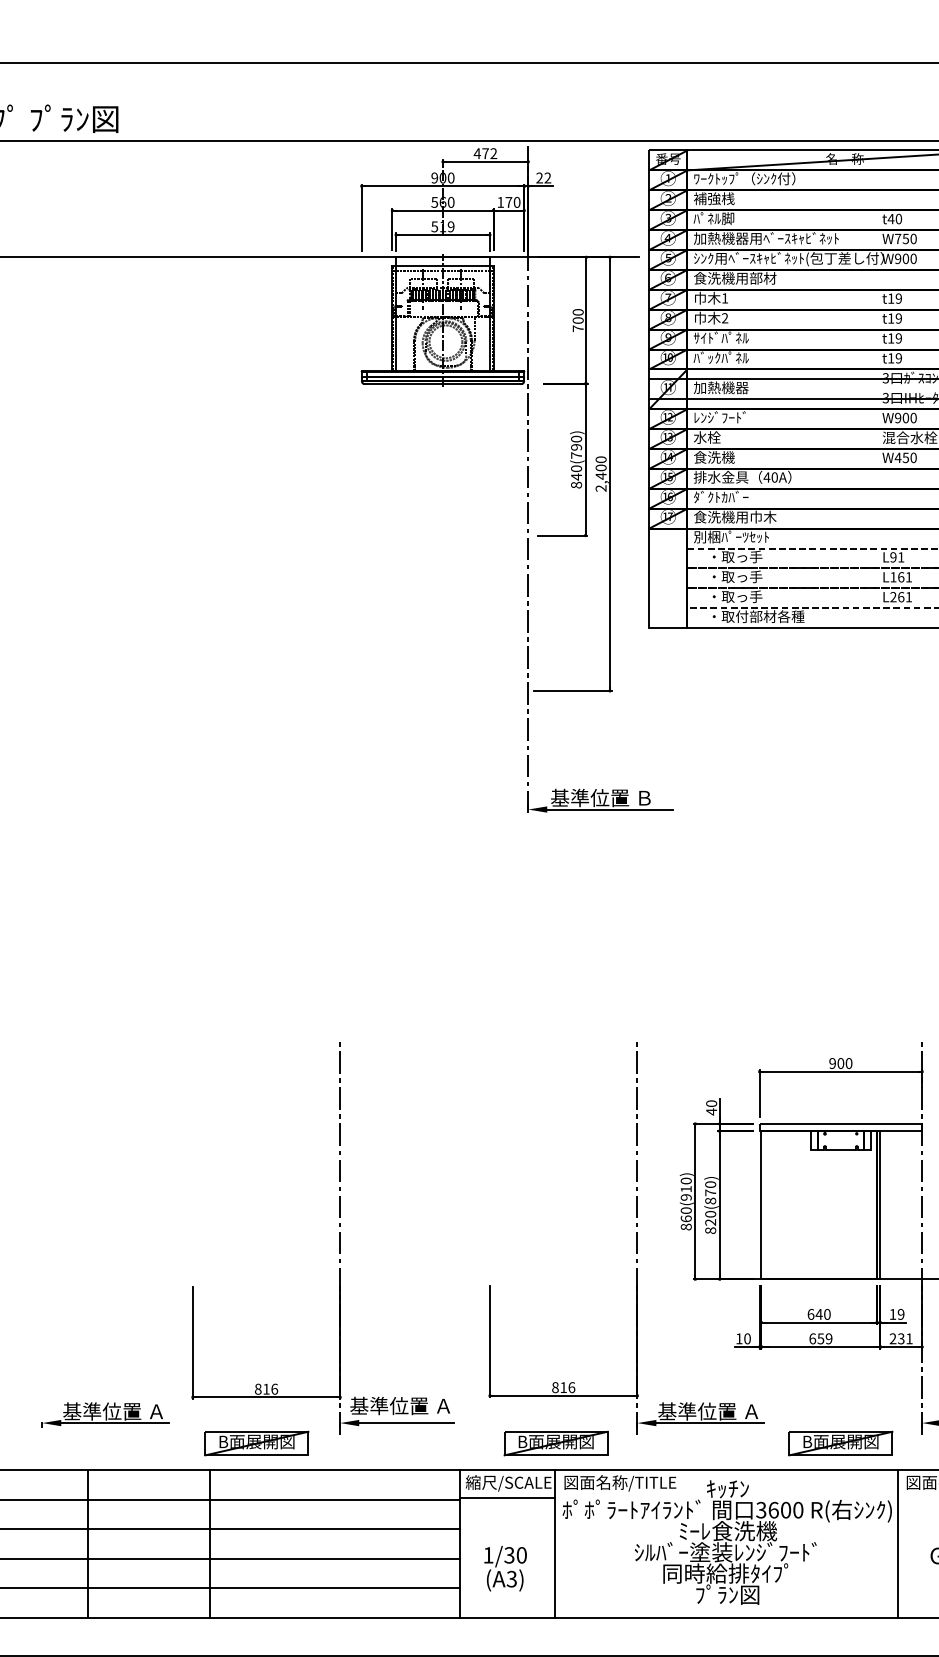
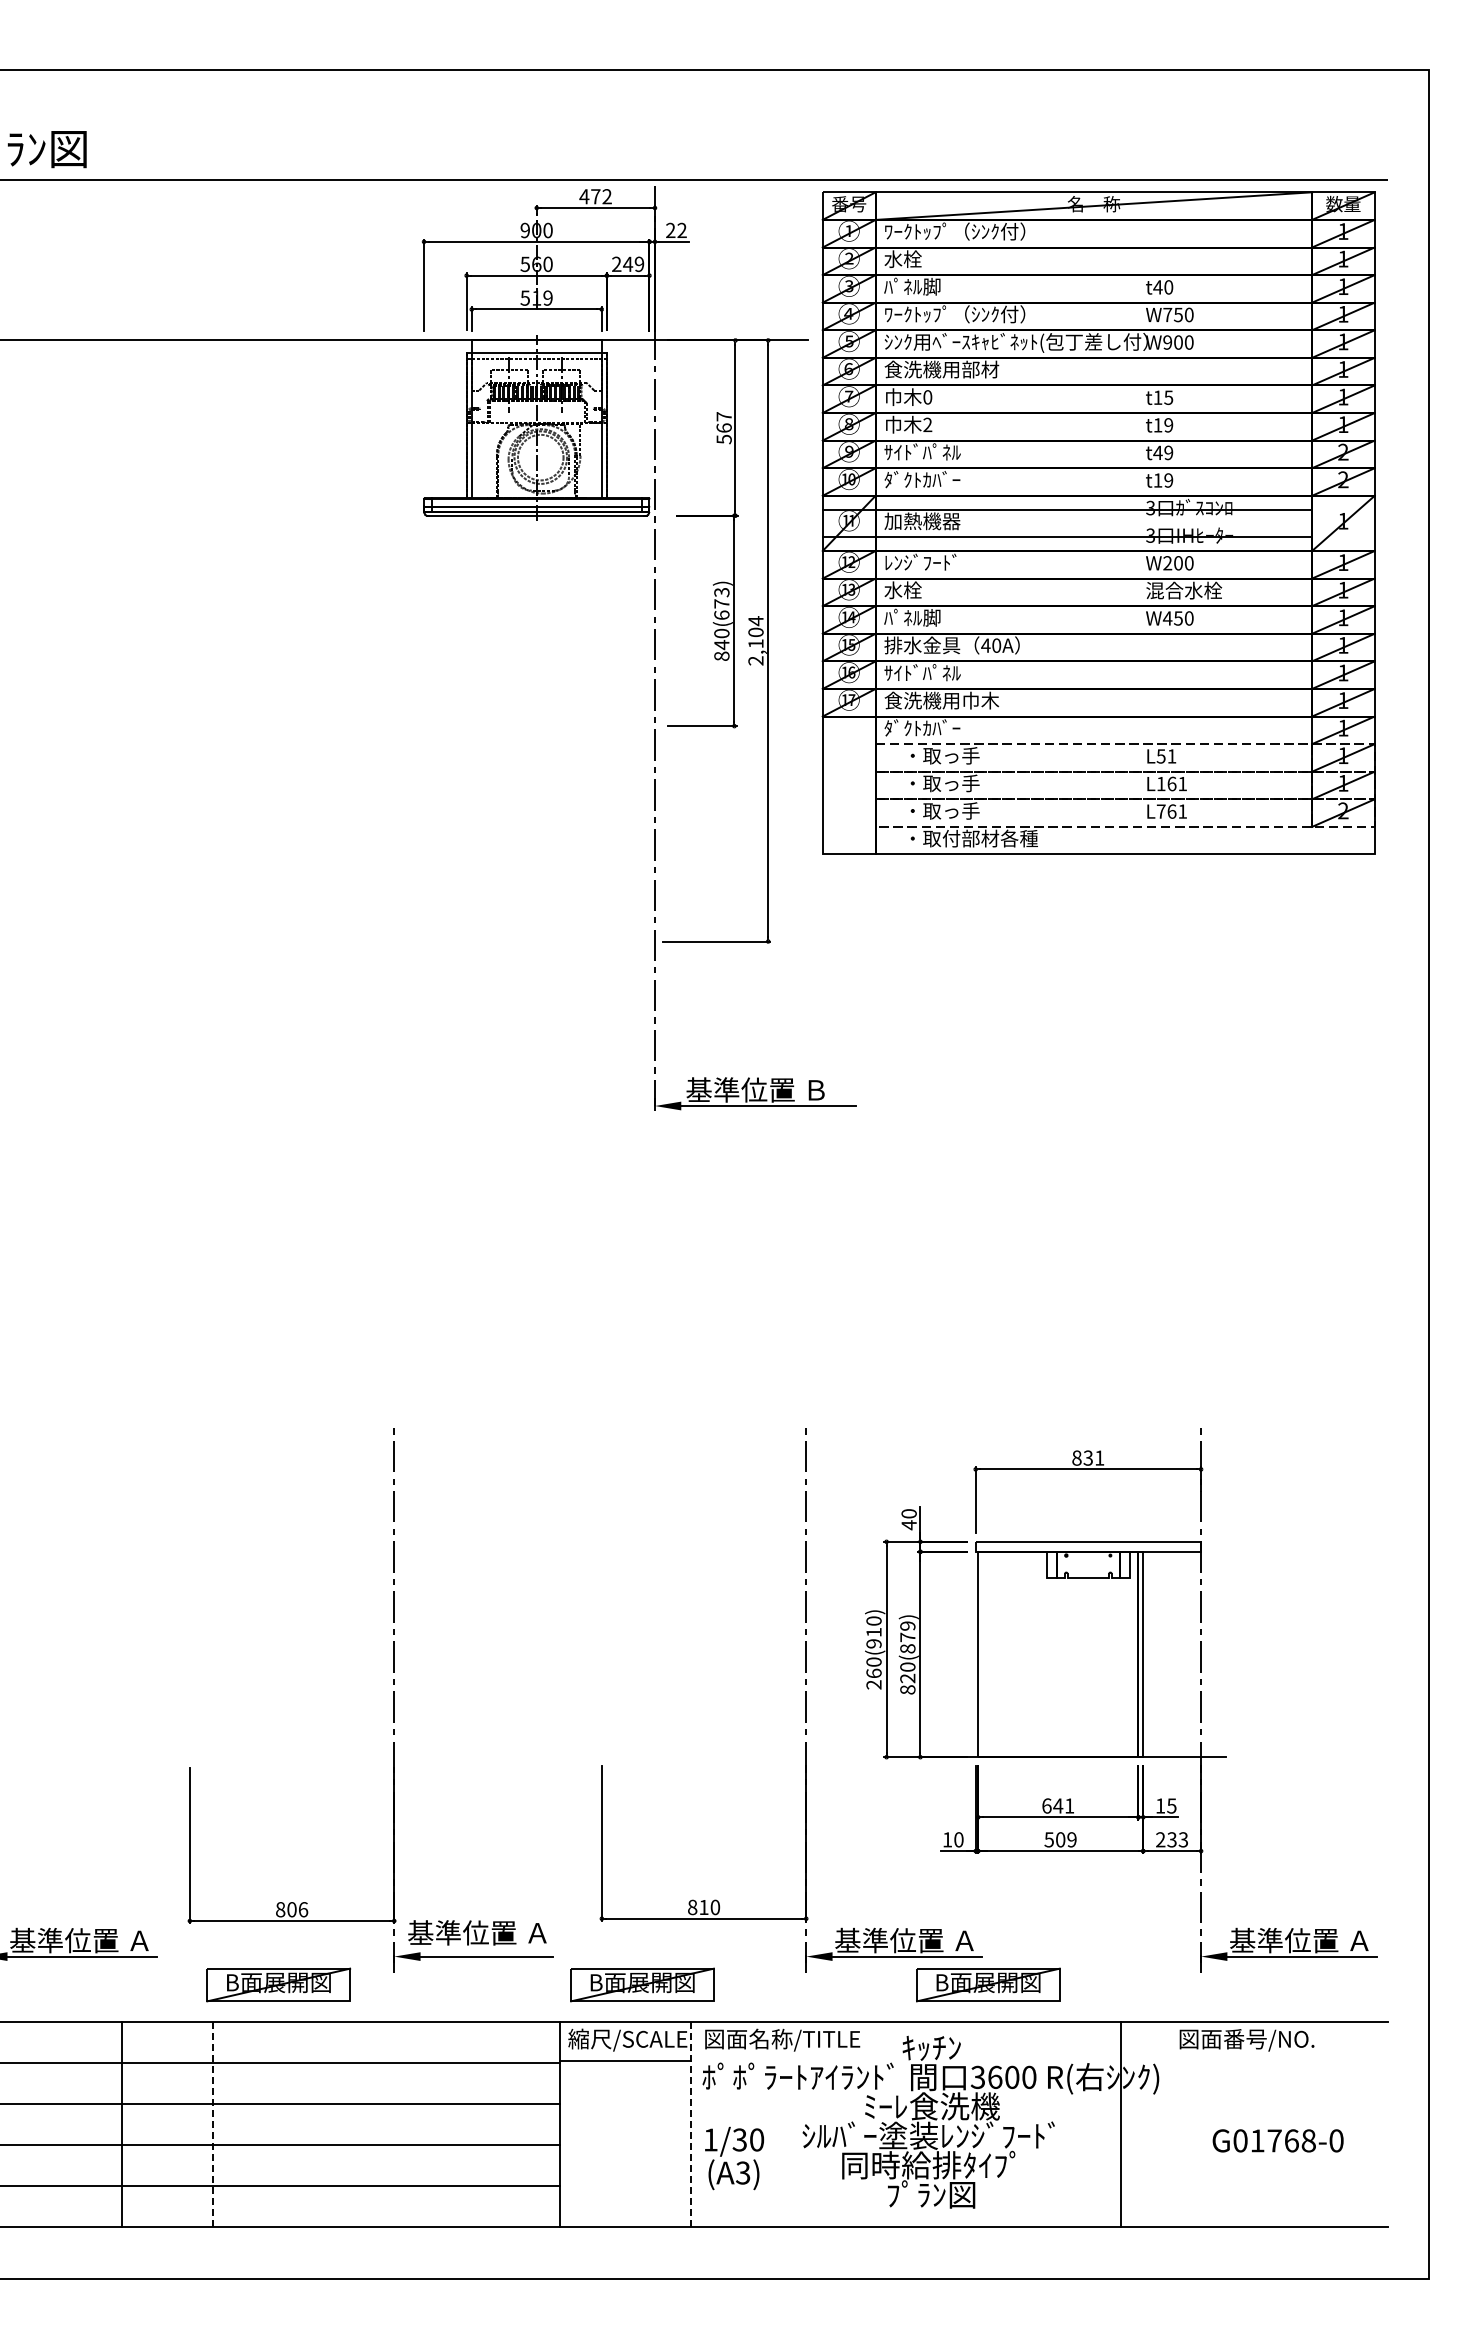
text: (714, 198) -> (912, 259), 補強桟 -> 水栓
text: (509, 201) -> (628, 263), 170 -> 249
text: (765, 238) -> (984, 314), 加熱機器用ﾍﾞｰｽｷｬﾋﾞﾈｯﾄ -> ﾜｰｸﾄｯﾌﾟ（ｼﾝｸ付）
text: (724, 298) -> (927, 397), 1 -> 0
text: (898, 298) -> (1168, 397), t19 -> t15
text: (577, 320) -> (723, 428), 700 -> 567
text: (890, 338) -> (1157, 452), t19 -> t49
text: (721, 357) -> (922, 479), ﾊﾞｯｸﾊﾟﾈﾙ -> ﾀﾞｸﾄｶﾊﾞｰ
text: (897, 418) -> (1167, 563), W900 -> W200
text: (576, 447) -> (721, 603), 840(790) -> 840(673)
text: (714, 457) -> (912, 617), 食洗機 -> ﾊﾟﾈﾙ脚
text: (600, 468) -> (755, 632), 2,400 -> 2,104
text: (721, 496) -> (922, 672), ﾀﾞｸﾄｶﾊﾞｰ -> ｻｲﾄﾞﾊﾟﾈﾙ
text: (731, 537) -> (936, 728), 別梱ﾊﾟｰﾂｾｯﾄ -> ﾀﾞｸﾄｶﾊﾞｰ
text: (892, 557) -> (1160, 756), L91 -> L51
text: (892, 597) -> (1160, 811), L261 -> L761
text: (840, 1063) -> (1088, 1457), 900 -> 831
text: (710, 1184) -> (907, 1625), 820(870) -> 820(879)
text: (685, 1226) -> (873, 1684), 860(910) -> 260(910)
text: (827, 1314) -> (1069, 1805), 640 -> 641
text: (900, 1314) -> (1171, 1805), 19 -> 15
text: (816, 1338) -> (1054, 1839), 659 -> 509
text: (908, 1338) -> (1182, 1839), 231 -> 233
text: (571, 1386) -> (715, 1906), 816 -> 810
text: (266, 1389) -> (291, 1909), 816 -> 806
part: (556, 1443) -> (642, 1984), moved
part: (840, 1443) -> (988, 1984), moved
line: (87, 1544) -> (122, 2124), moved
line: (209, 1544) -> (213, 2125), solid -> dashed
line: (554, 1544) -> (691, 2125), solid -> dashed
line: (897, 1544) -> (1120, 2124), moved
text: (505, 1568) -> (734, 2158), moved

